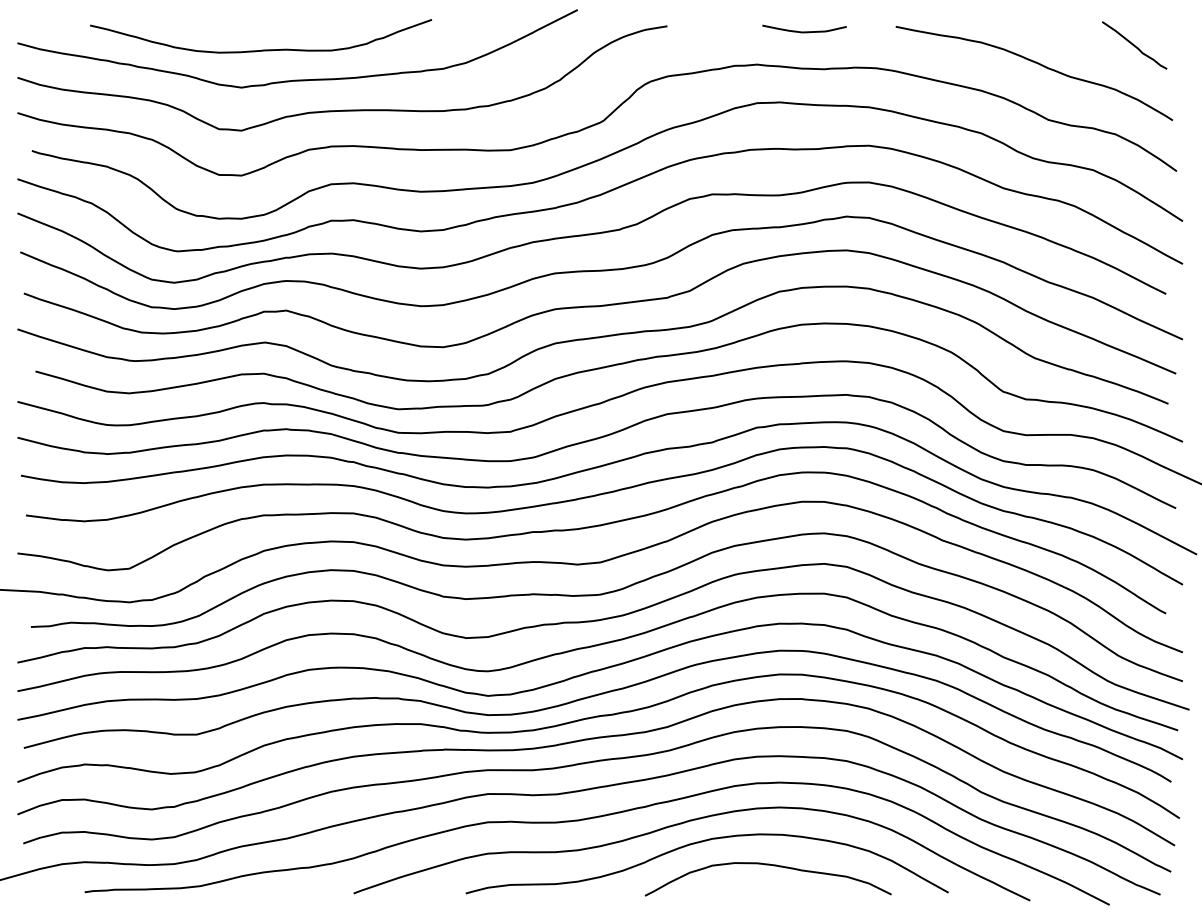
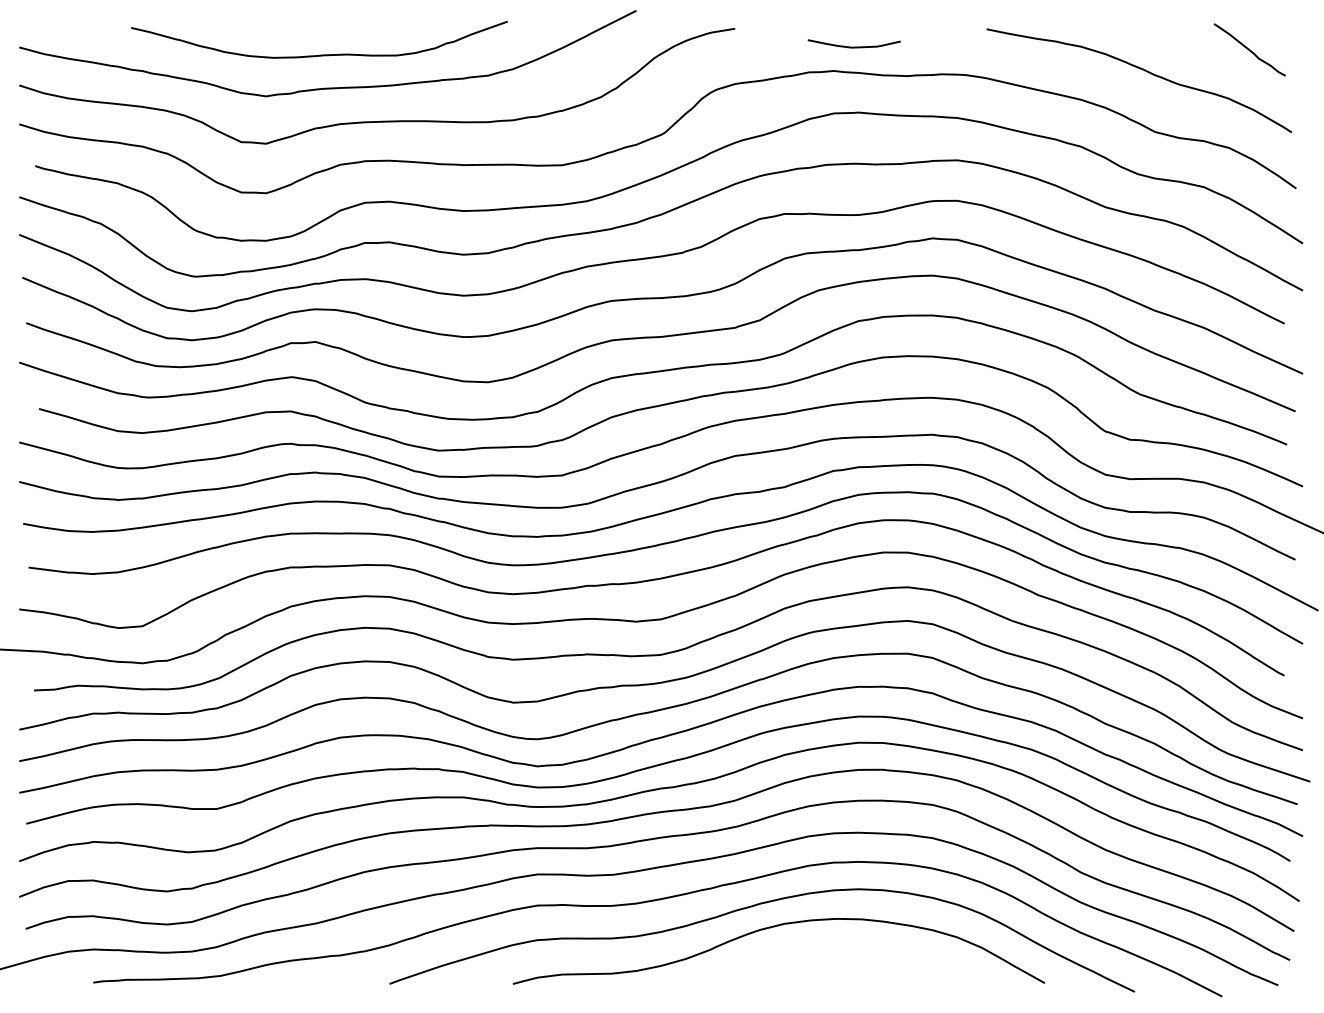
curve: (804, 31) -> (854, 46), moved
curve: (261, 49) -> (319, 54), moved
curve: (767, 865) -> (845, 953), removed

